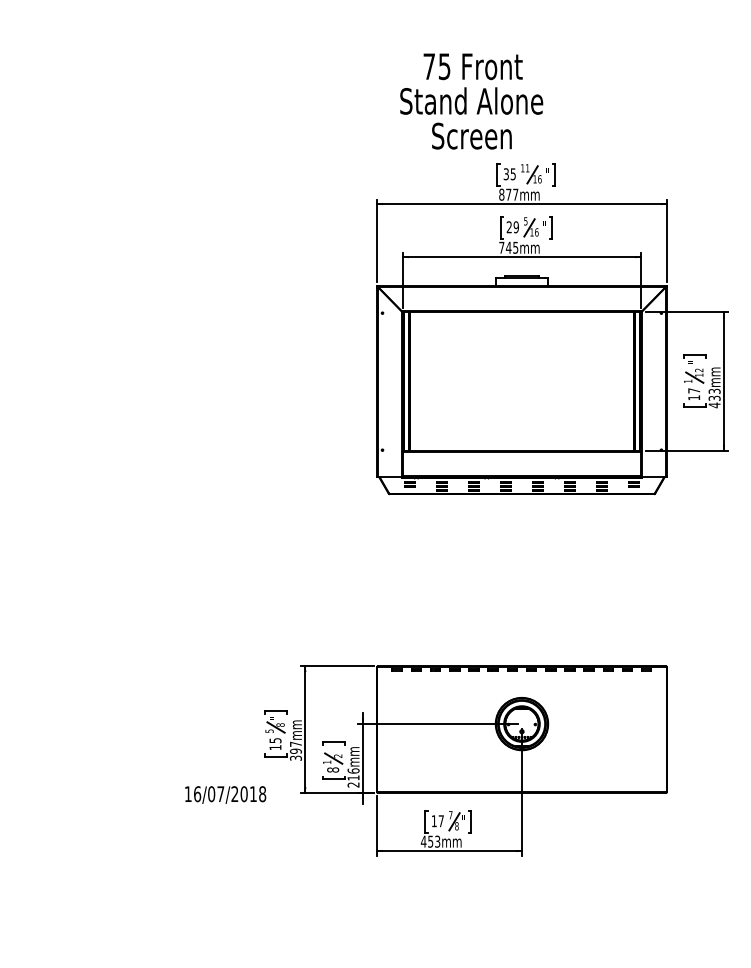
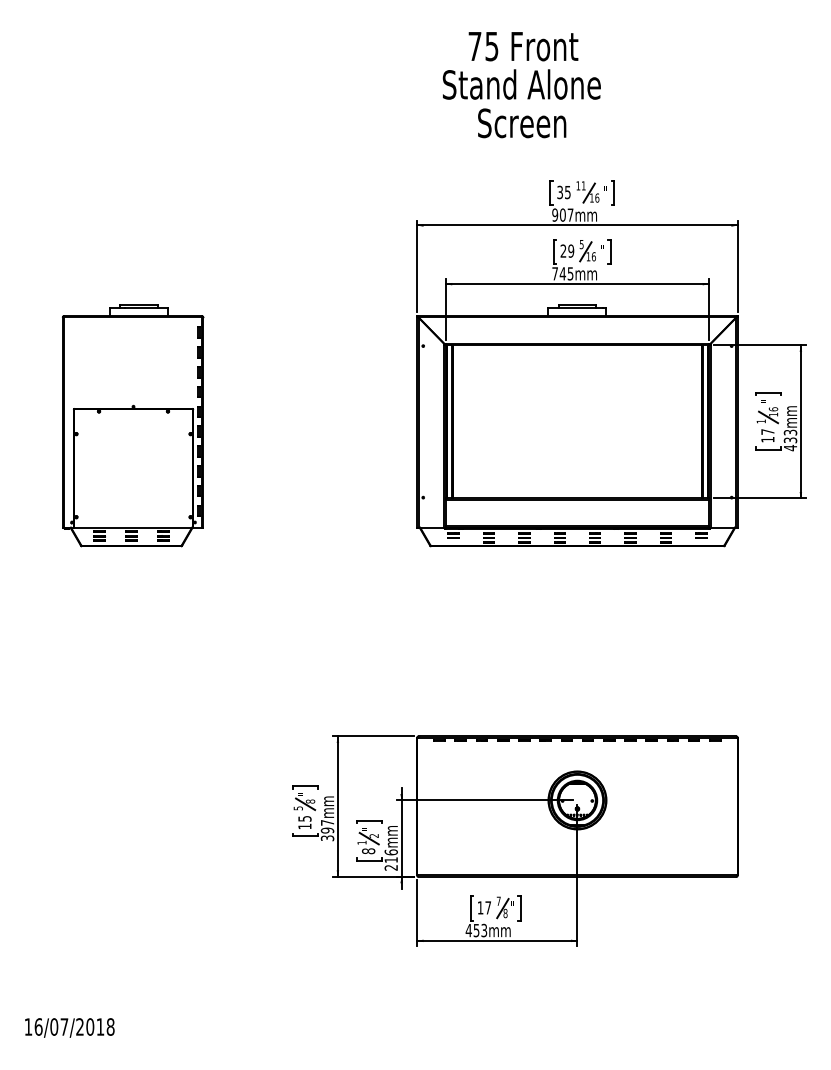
text: (471, 101) -> (521, 85), moved
text: (504, 194) -> (558, 214), 877mm -> 907mm
text: (699, 370) -> (773, 409), 12 -> 16
part: (120, 384) -> (133, 425), added
text: (225, 794) -> (69, 1027), moved

